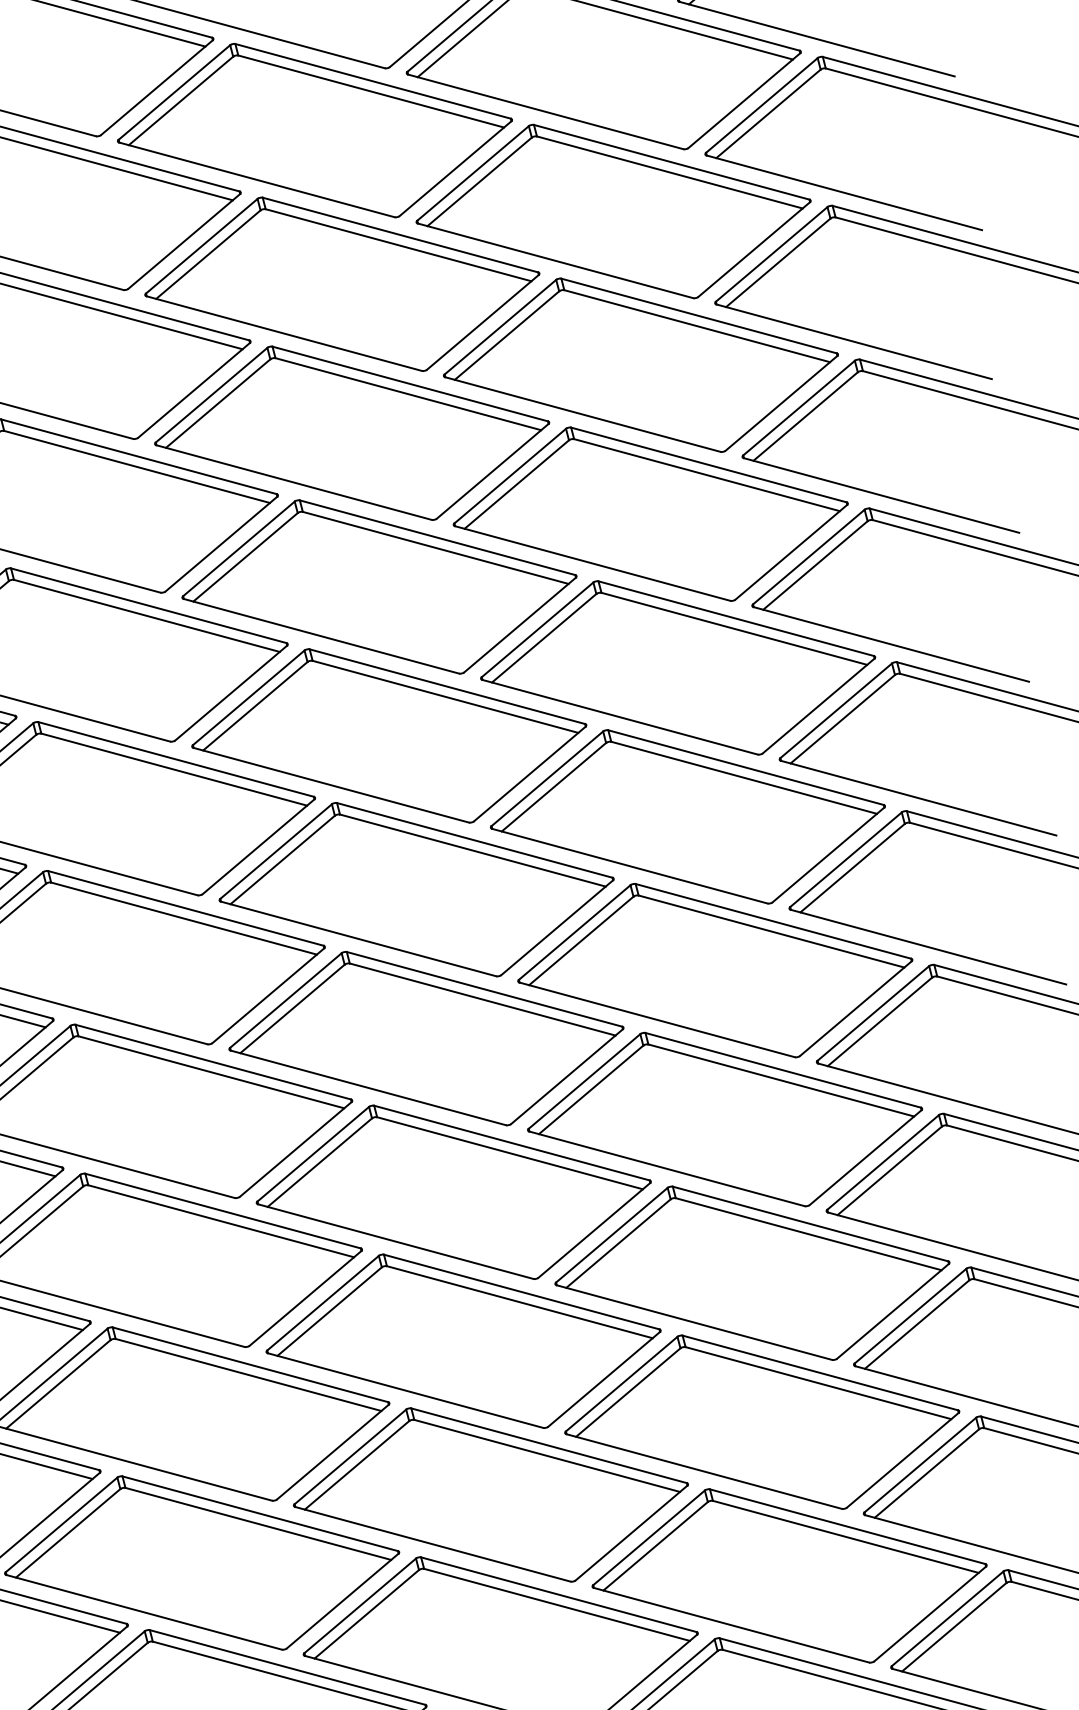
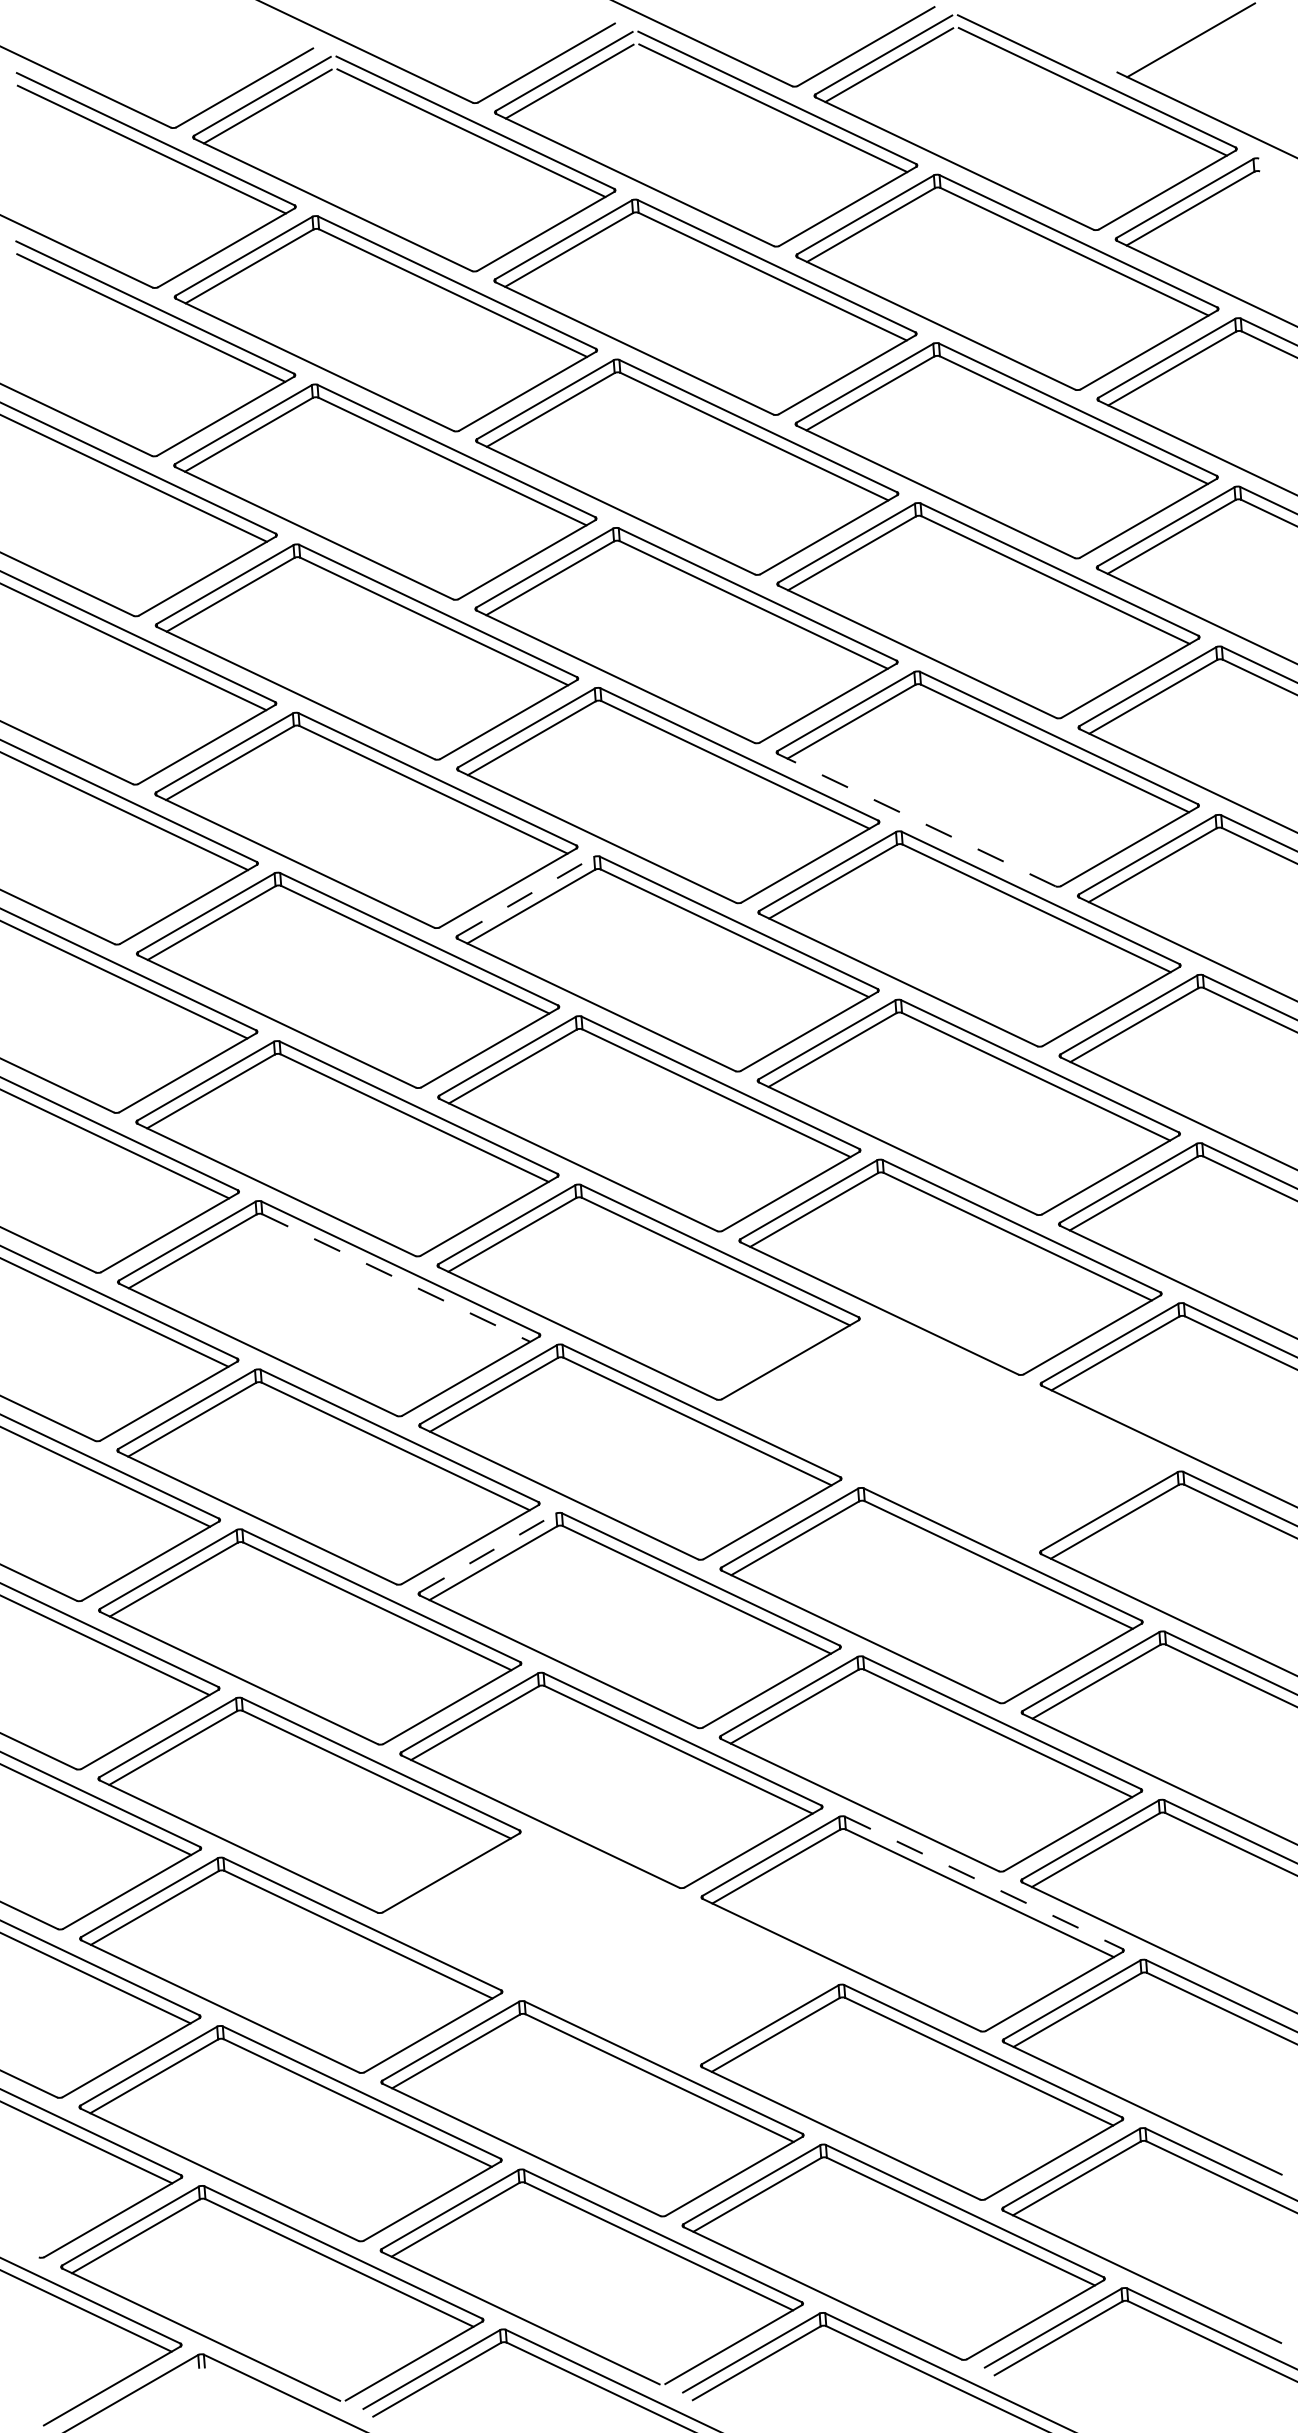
line: (582, 414) -> (916, 820), solid -> dashed
line: (238, 549) -> (525, 896), solid -> dashed
line: (184, 918) -> (396, 1278), solid -> dashed
part: (714, 970) -> (949, 1435), removed
line: (312, 1154) -> (487, 1553), solid -> dashed
line: (819, 1372) -> (983, 1882), solid -> dashed
part: (490, 1494) -> (610, 1948), removed

